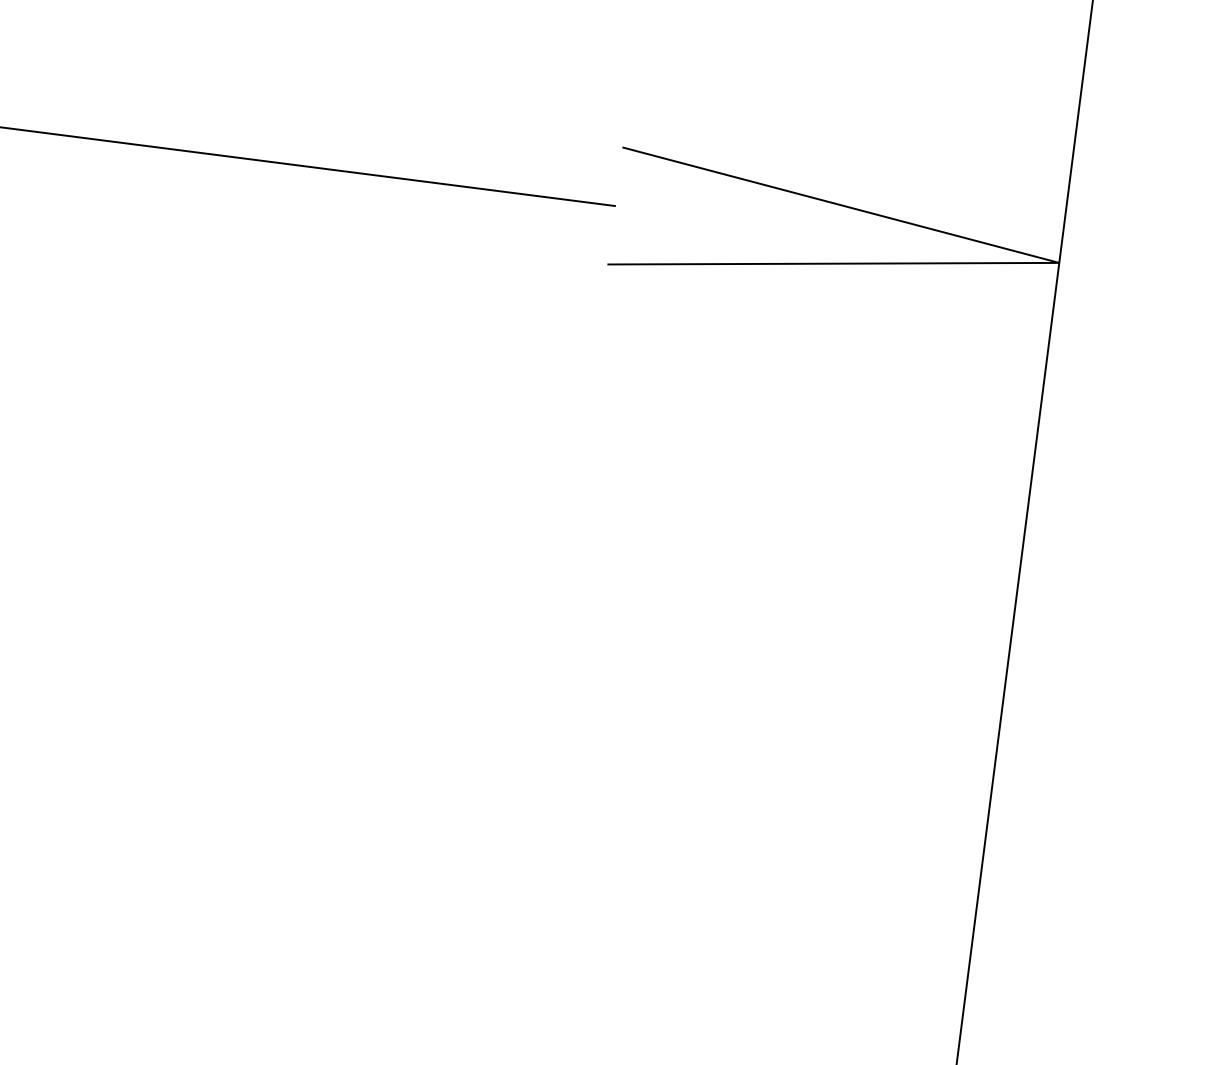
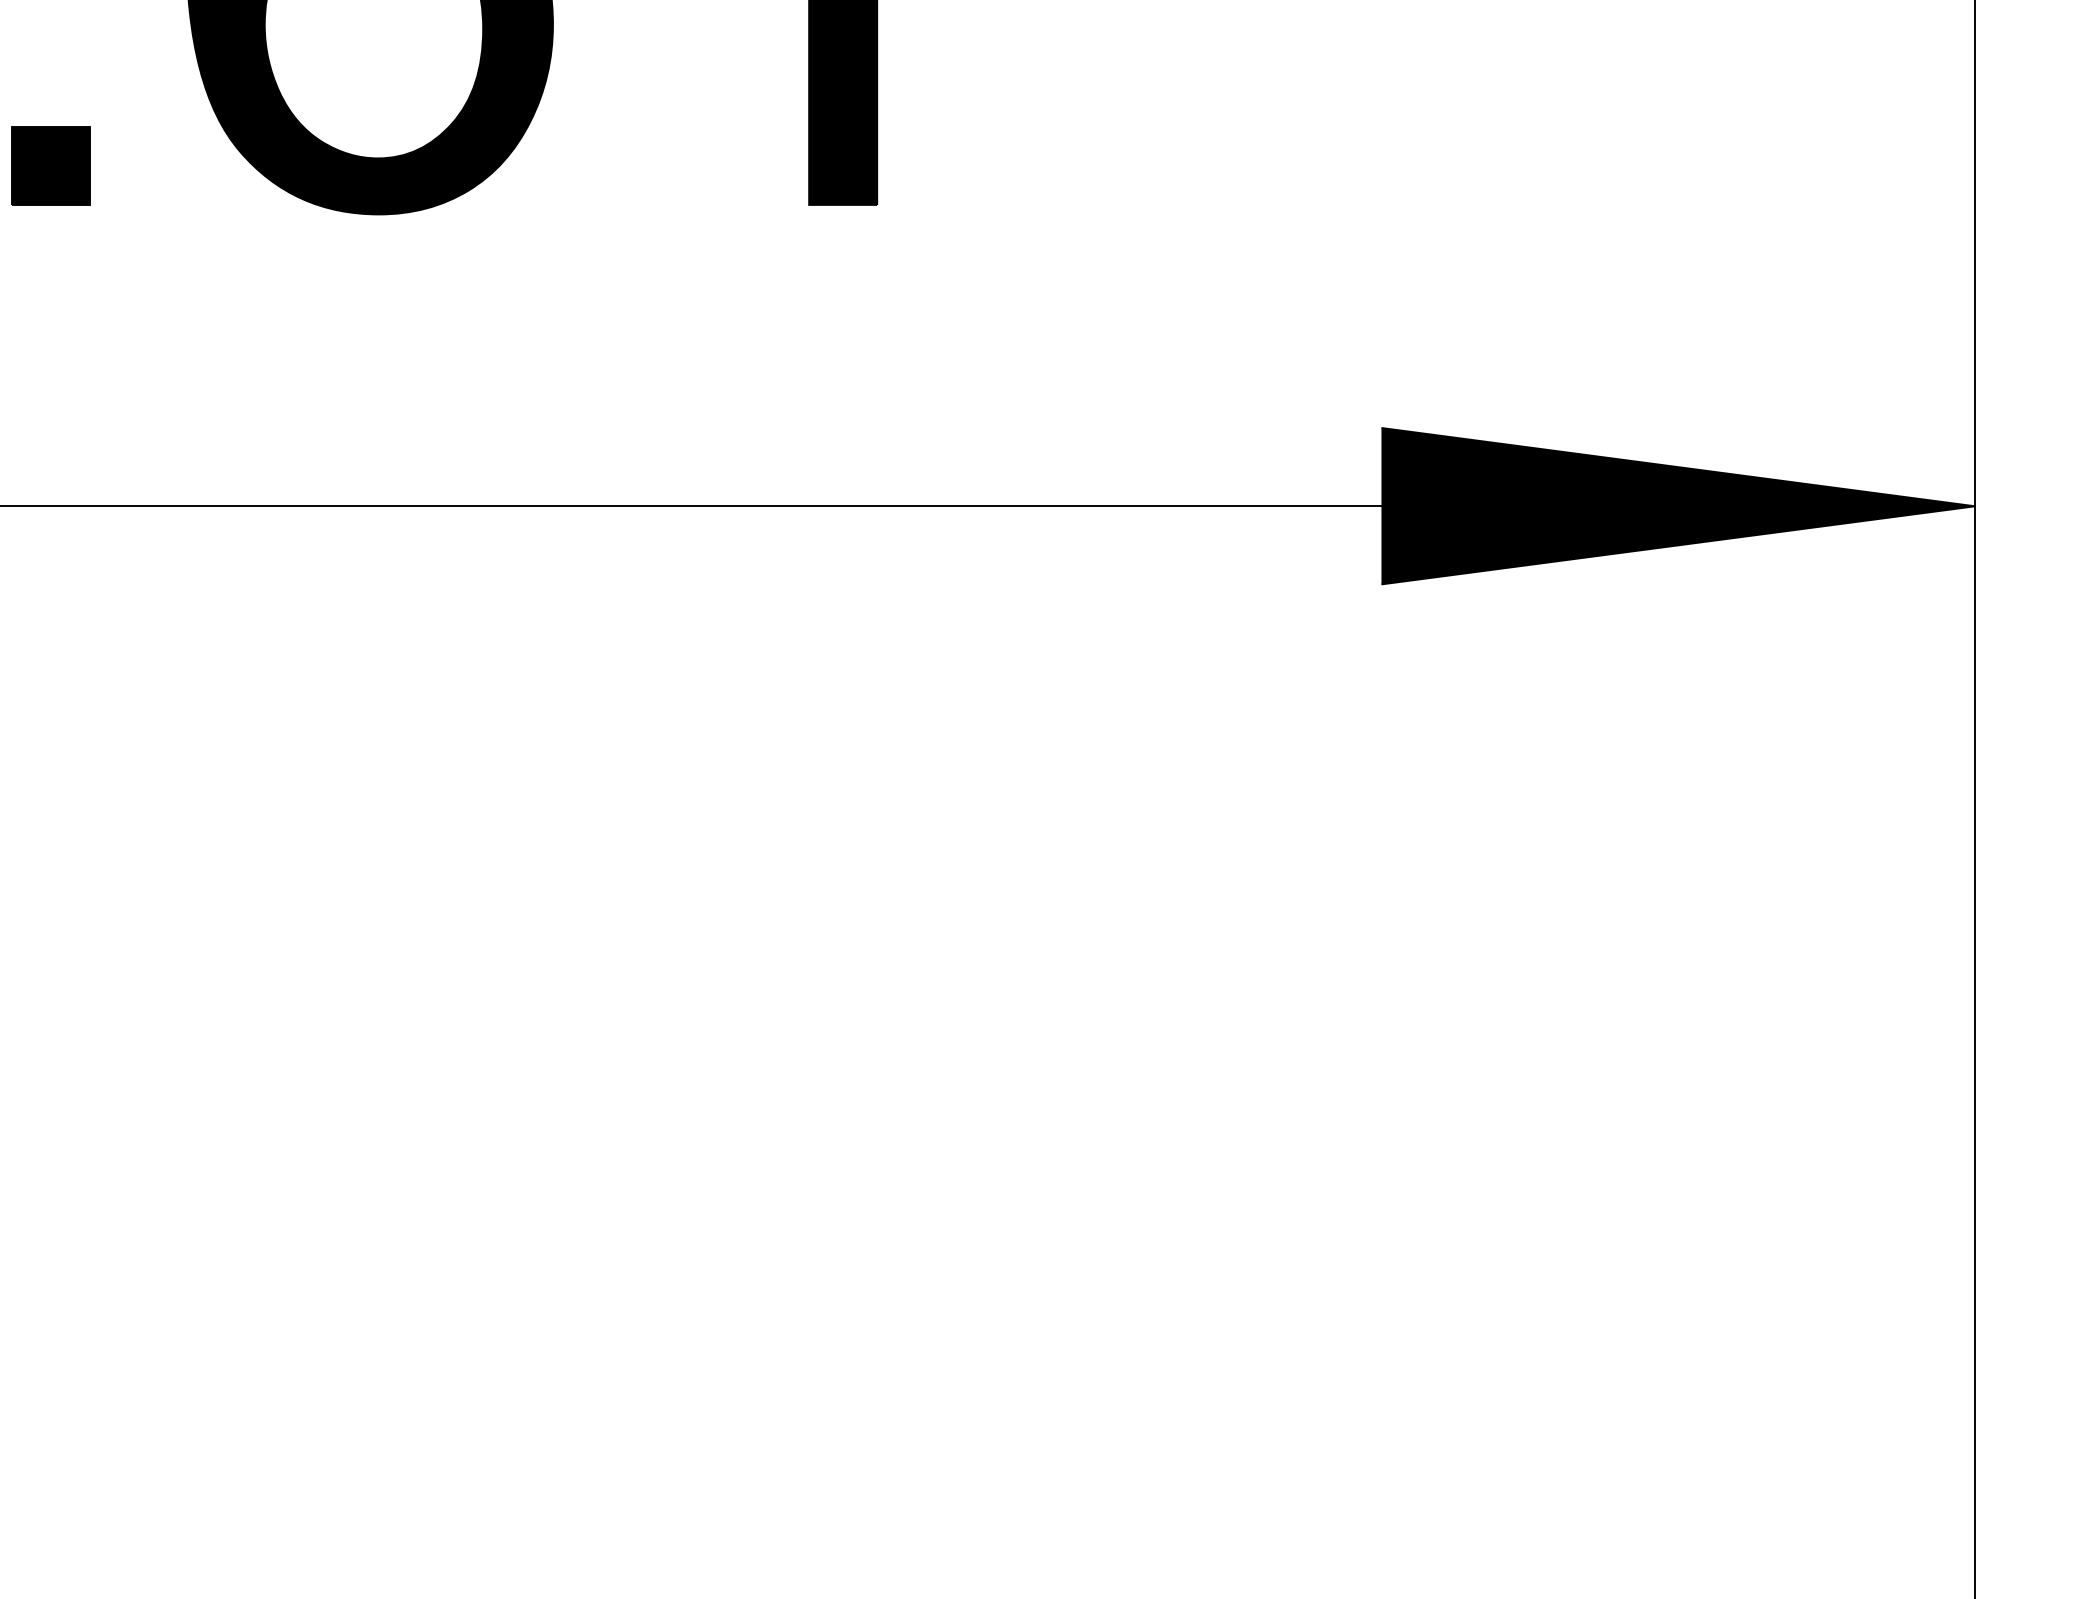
fill: (837, 234) -> (1678, 506), added

